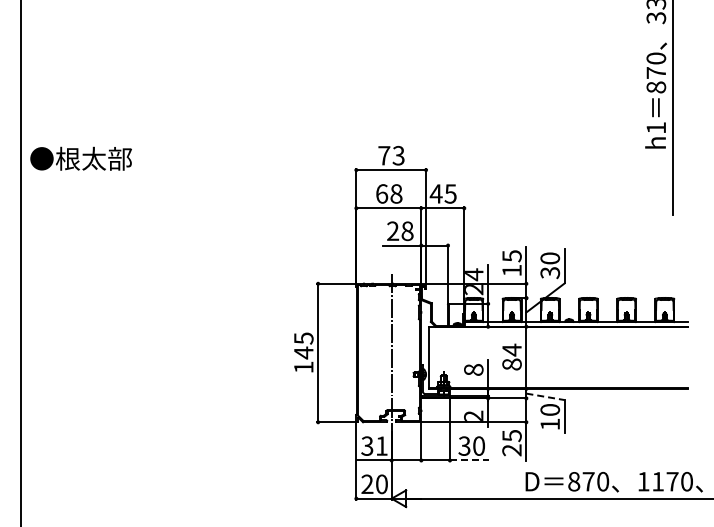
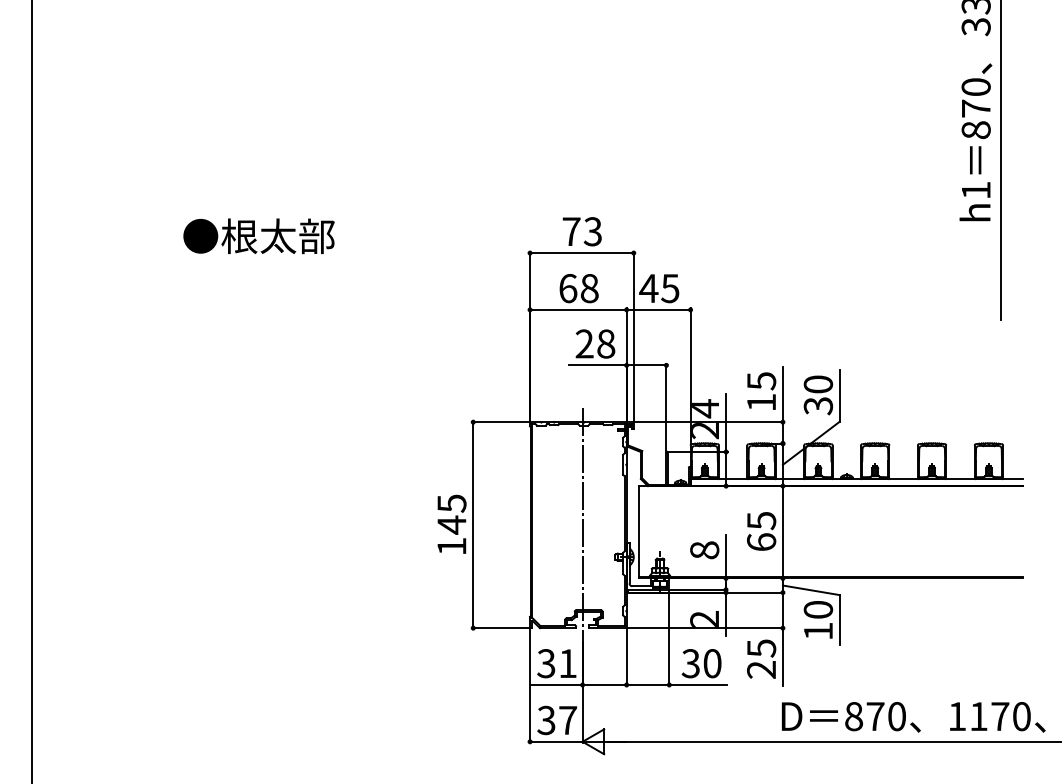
text: (80, 158) -> (258, 235), moved
text: (511, 356) -> (760, 530), 84 -> 65
line: (545, 396) -> (811, 589), dashed -> solid
line: (469, 460) -> (698, 684), dashed -> solid
text: (374, 484) -> (557, 720), 20 -> 37

